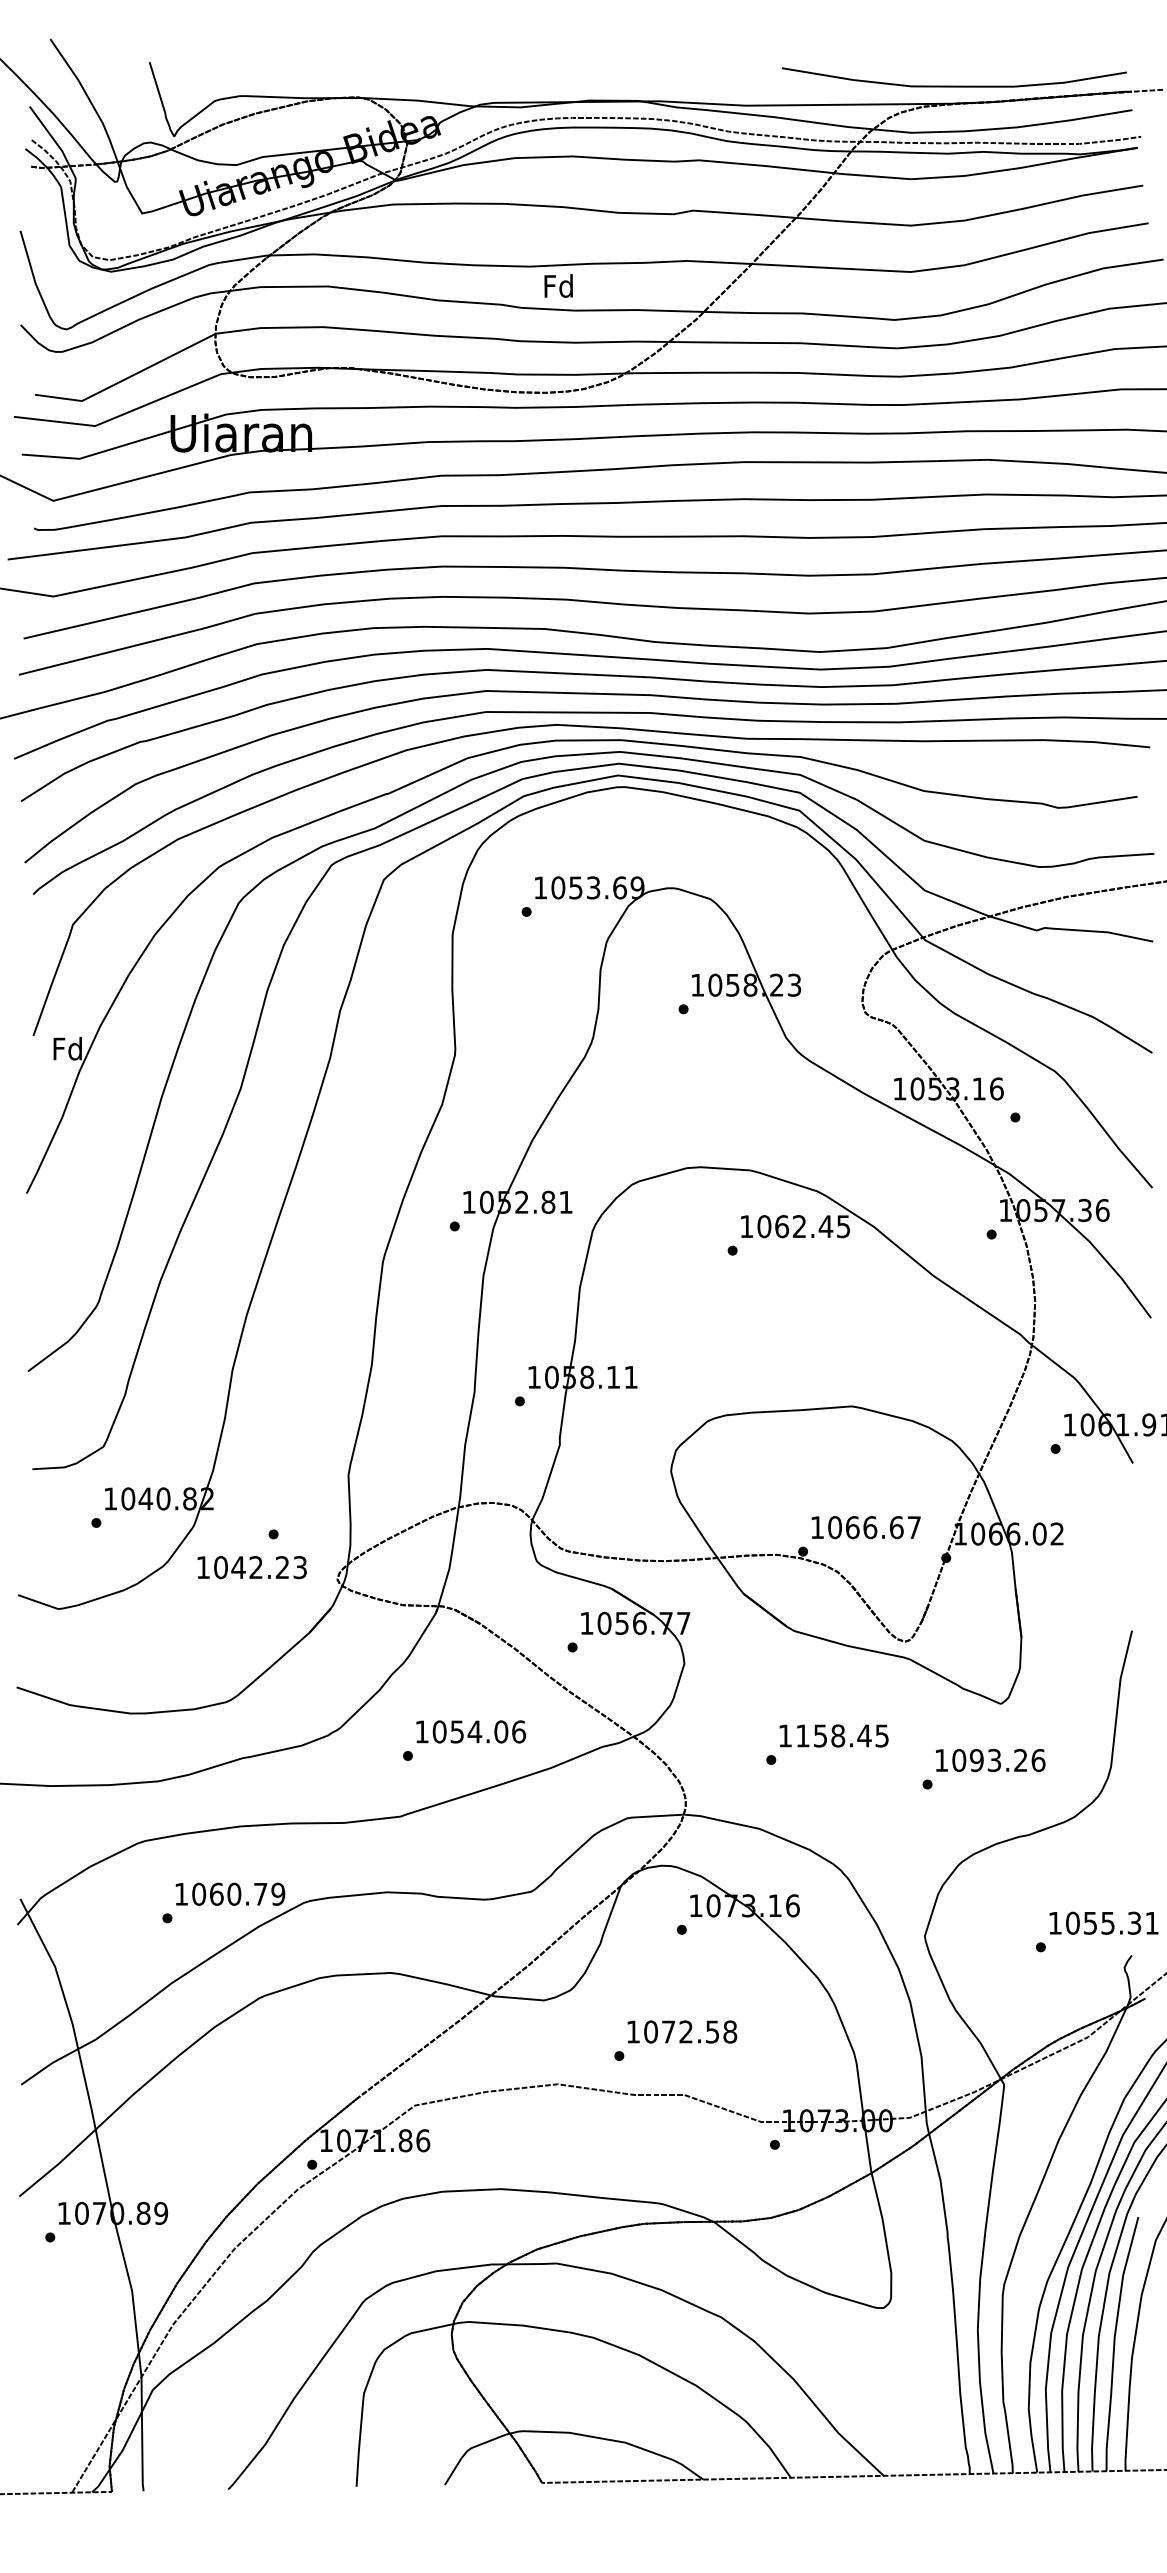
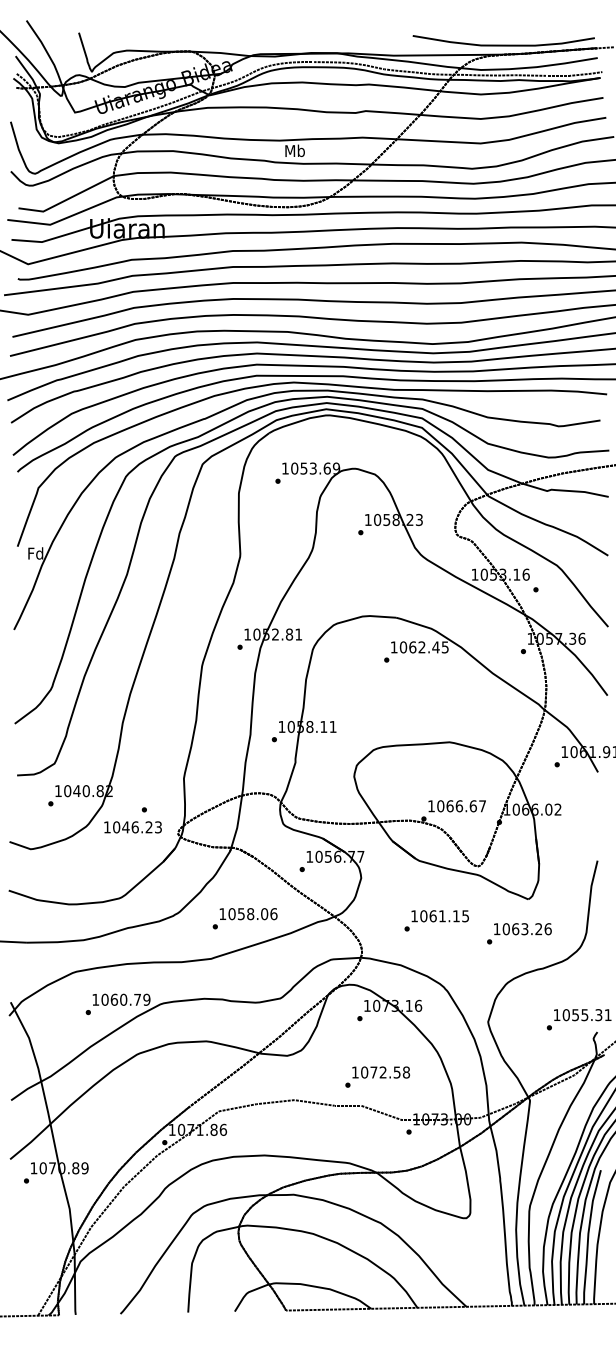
text: (557, 285) -> (294, 150), Fd -> Mb
text: (254, 1567) -> (134, 827), 1042.23 -> 1046.23
text: (474, 1732) -> (250, 914), 1054.06 -> 1058.06
text: (834, 1736) -> (440, 916), 1158.45 -> 1061.15
text: (976, 1761) -> (515, 929), 1093.26 -> 1063.26
text: (675, 2039) -> (377, 1076), moved

